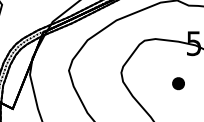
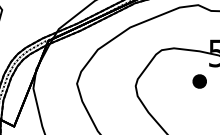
part: (178, 83) -> (199, 81), moved

